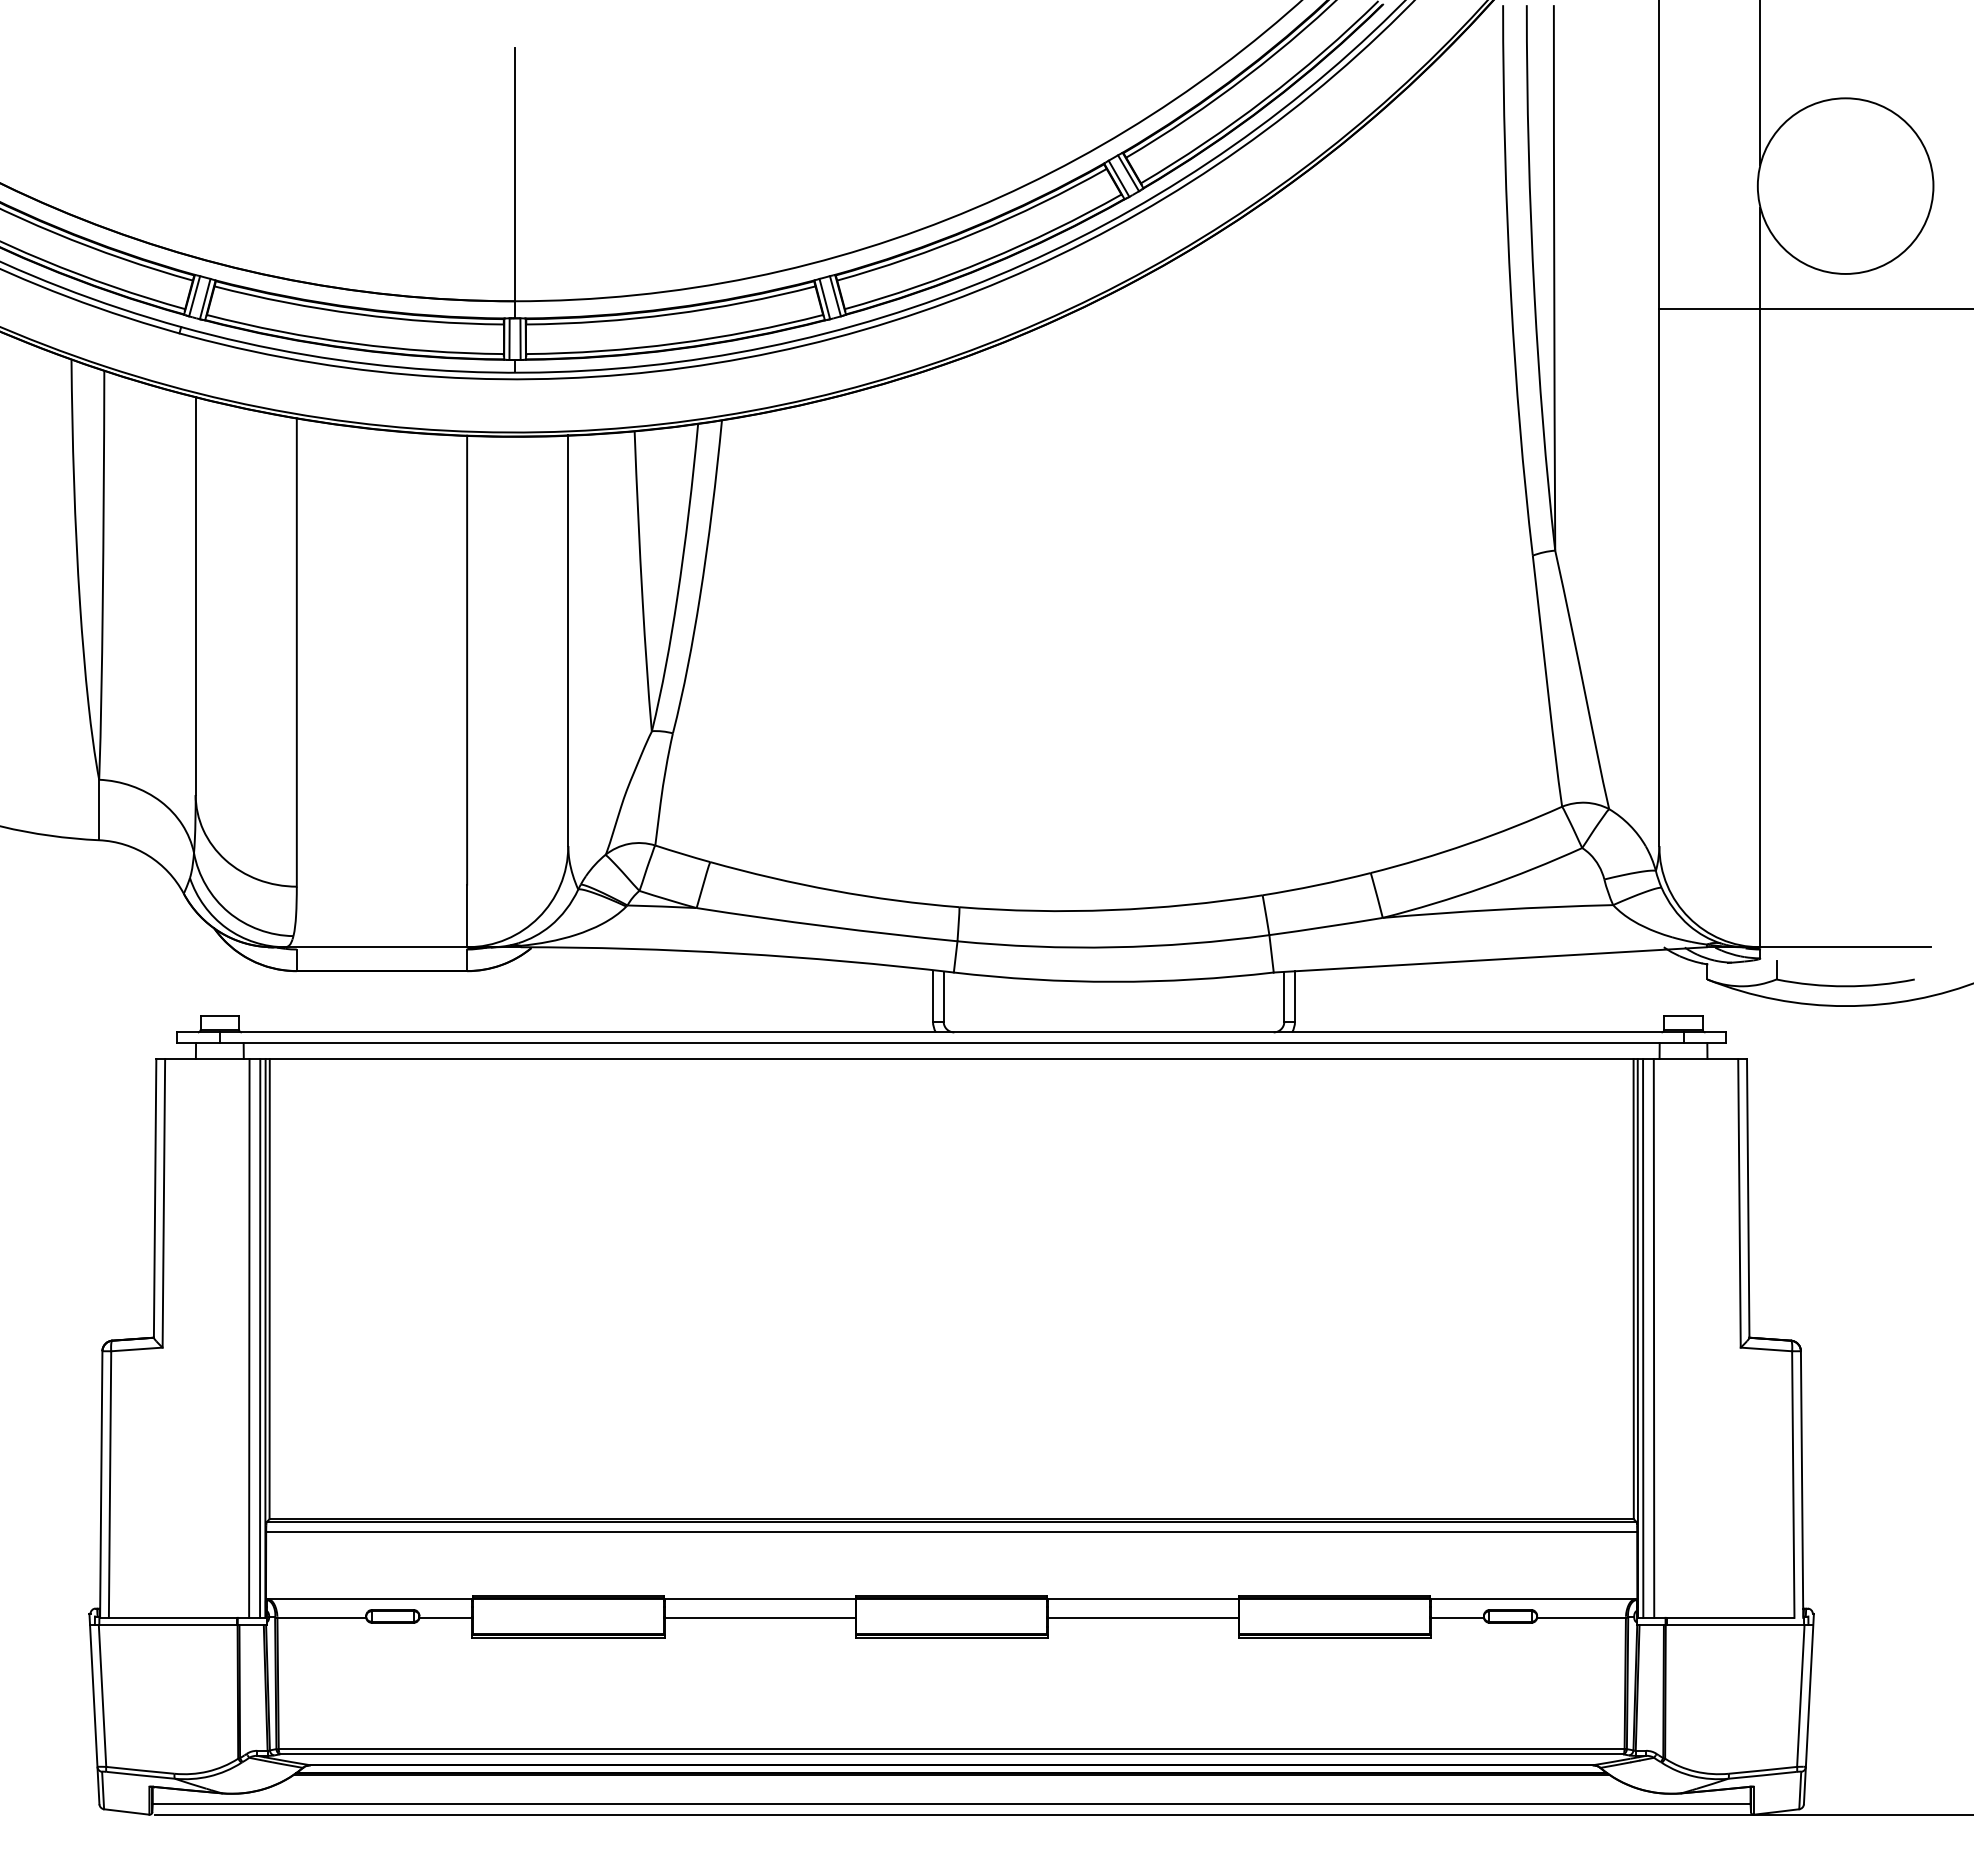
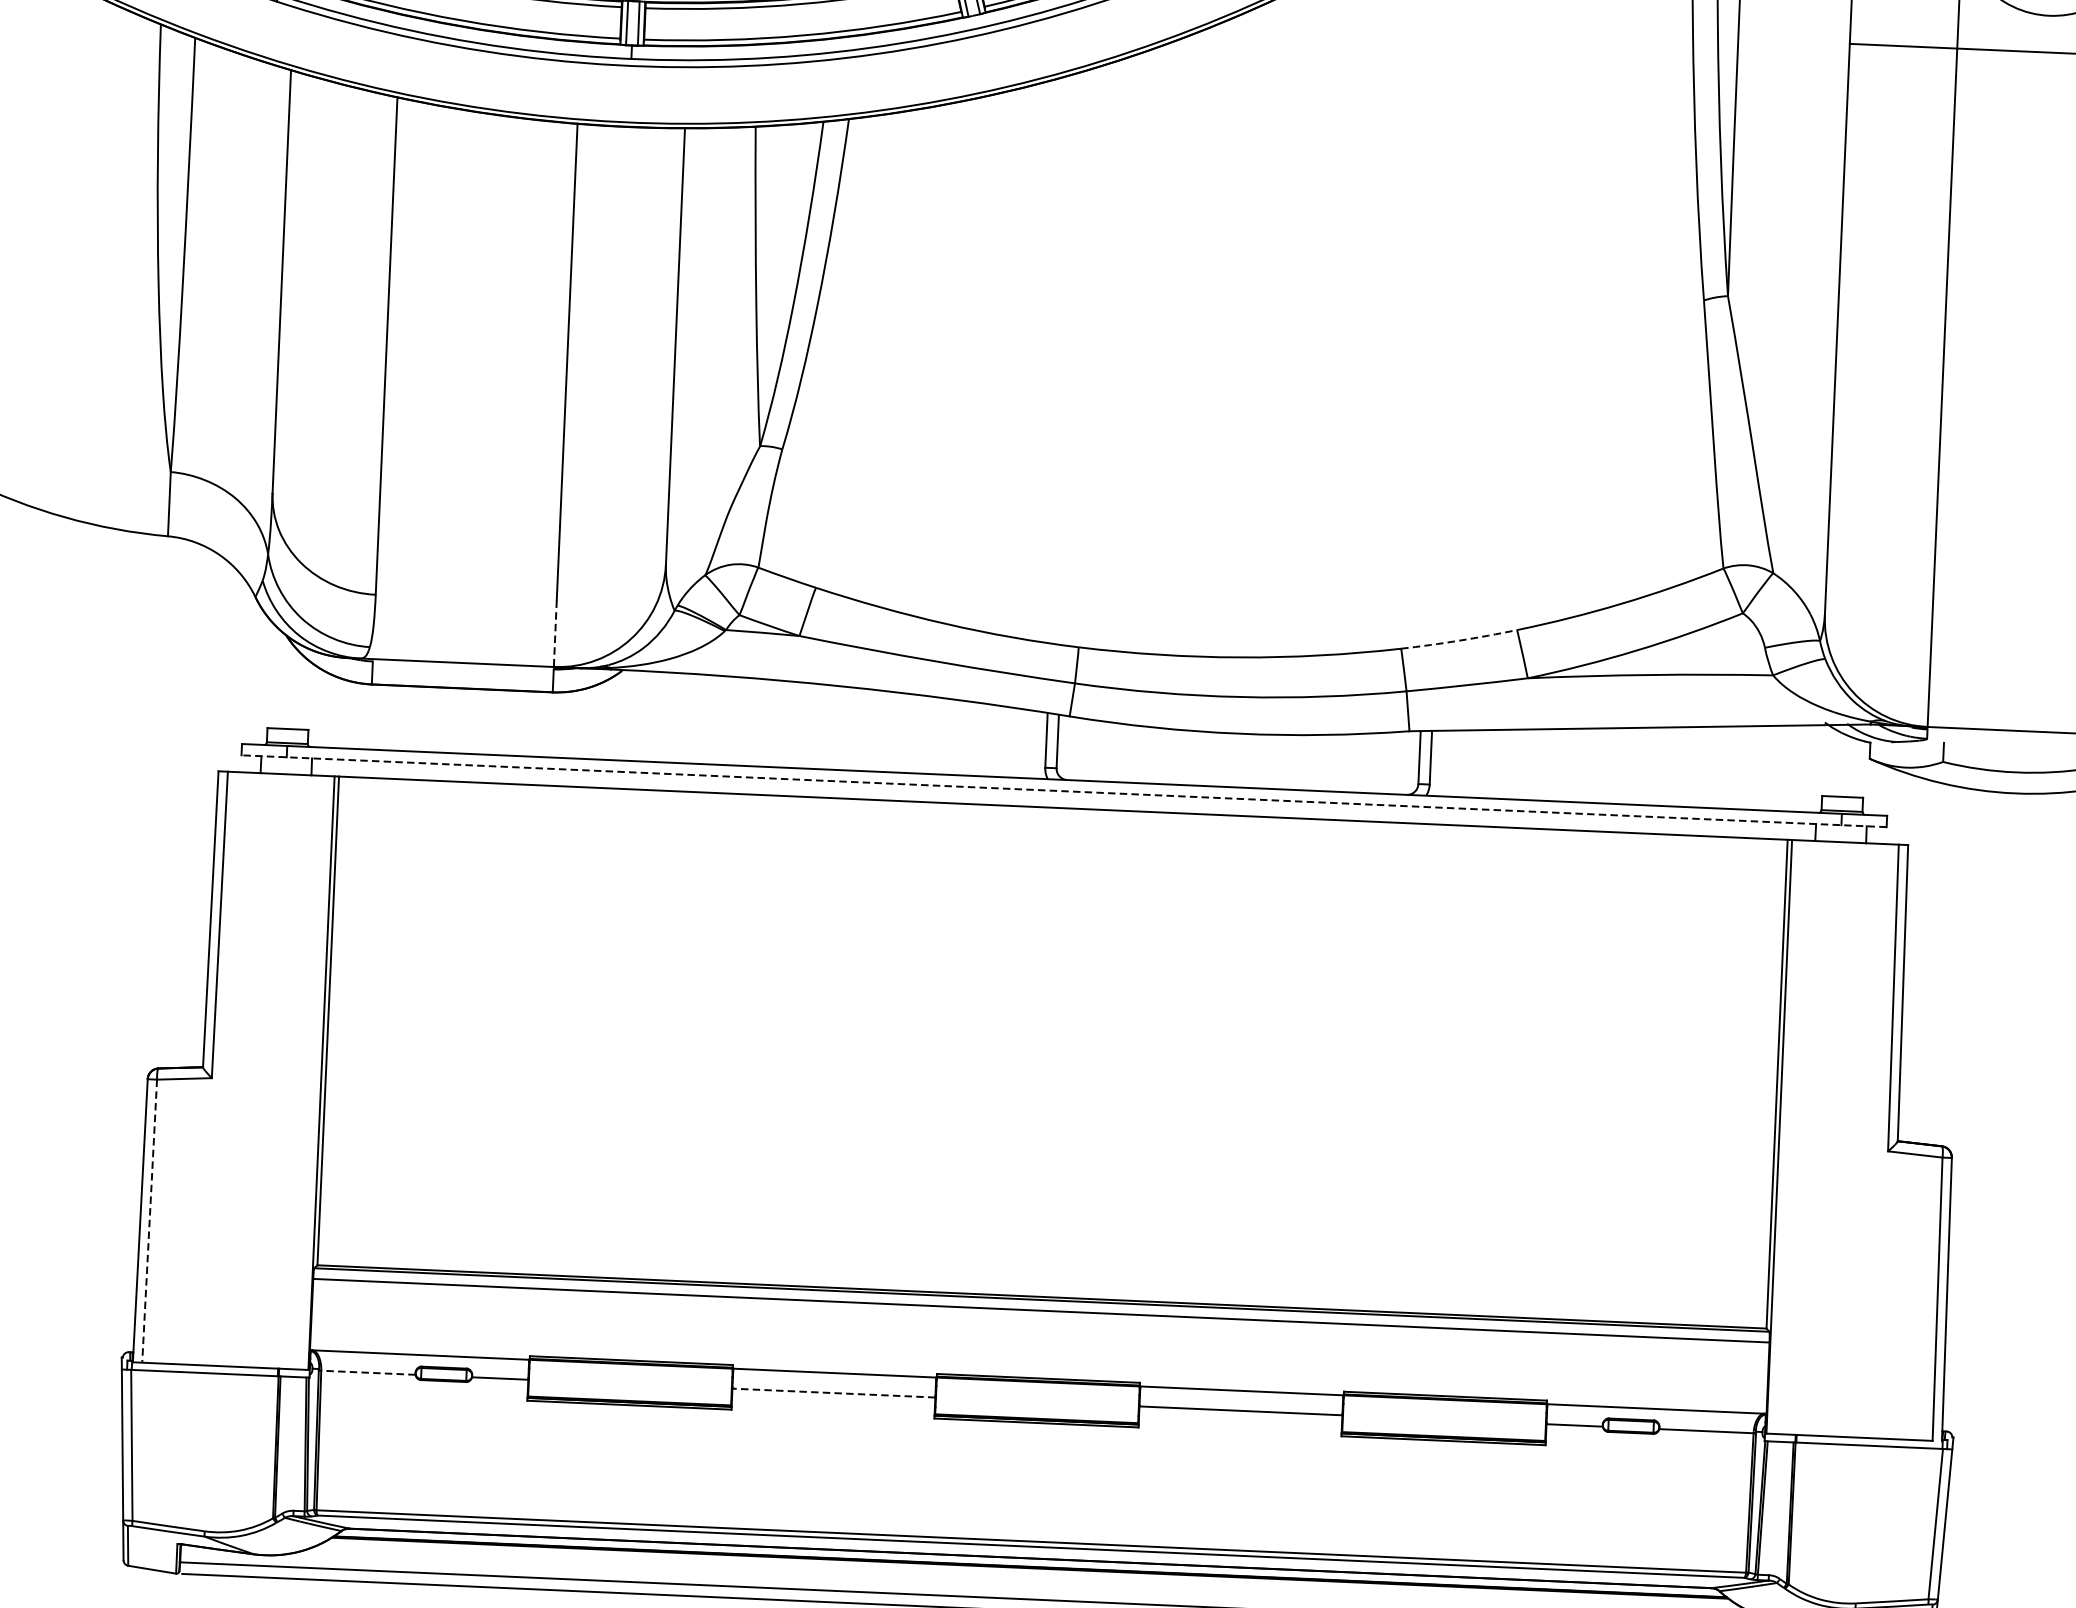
arc: (1316, 885) -> (1458, 640), solid -> dashed
line: (467, 916) -> (555, 634), solid -> dashed
line: (951, 1043) -> (1063, 791), solid -> dashed
line: (249, 1338) -> (304, 1072), removed
line: (260, 1338) -> (316, 1072), removed
line: (1643, 1338) -> (1785, 1137), removed
line: (1653, 1338) -> (1795, 1137), removed
line: (110, 1485) -> (150, 1222), solid -> dashed
line: (321, 1618) -> (368, 1373), solid -> dashed
line: (760, 1618) -> (834, 1393), solid -> dashed

